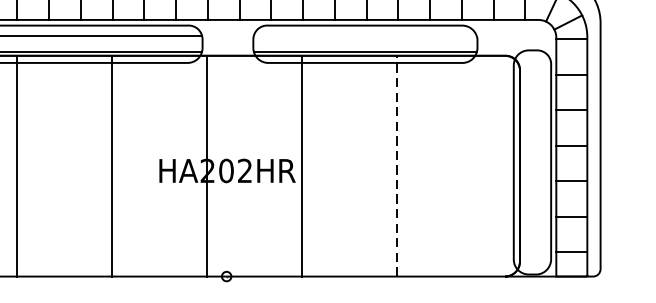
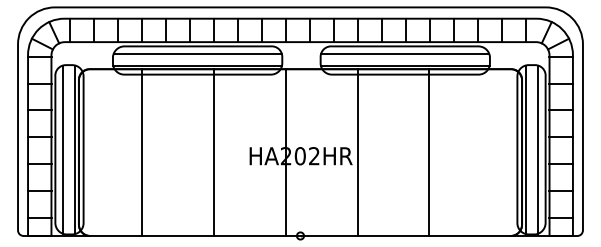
line: (365, 36) -> (405, 54), added
line: (524, 162) -> (525, 149), added
line: (540, 162) -> (537, 149), added
line: (397, 166) -> (429, 152), dashed -> solid

